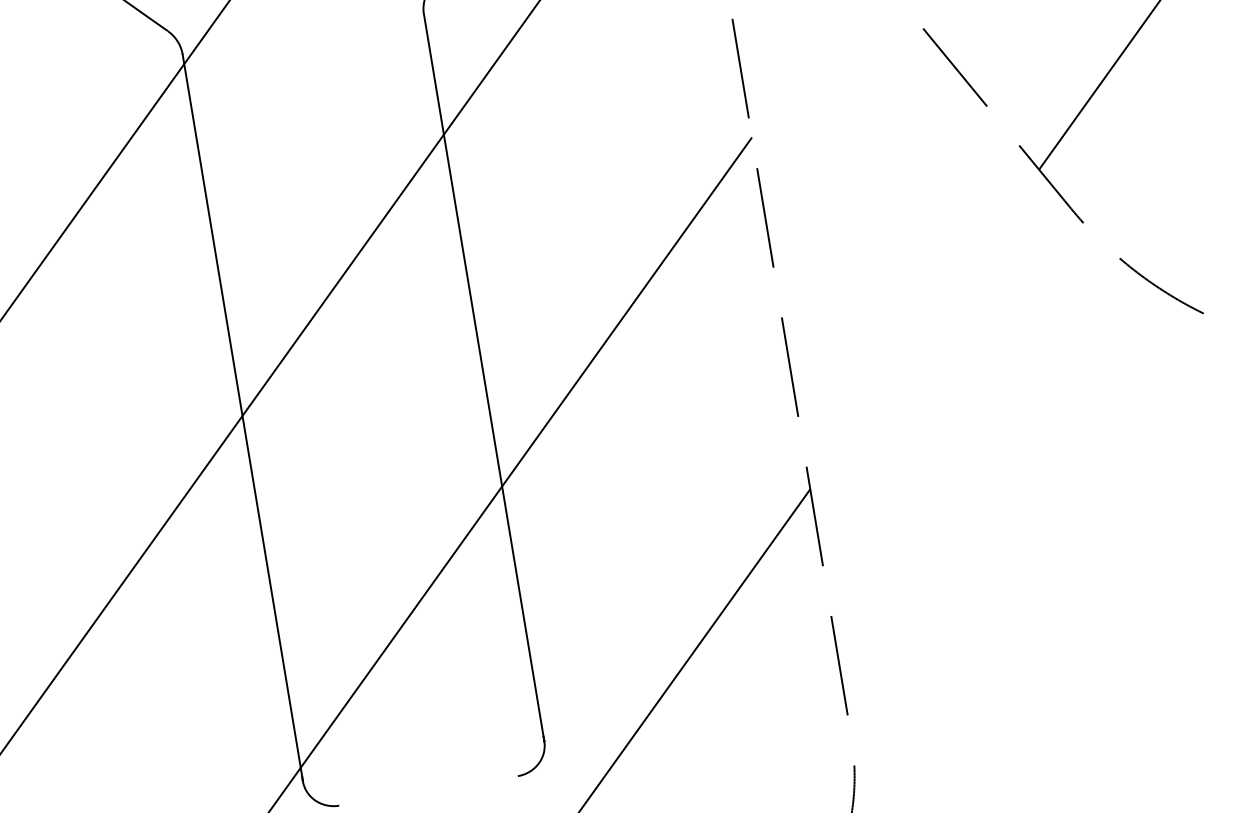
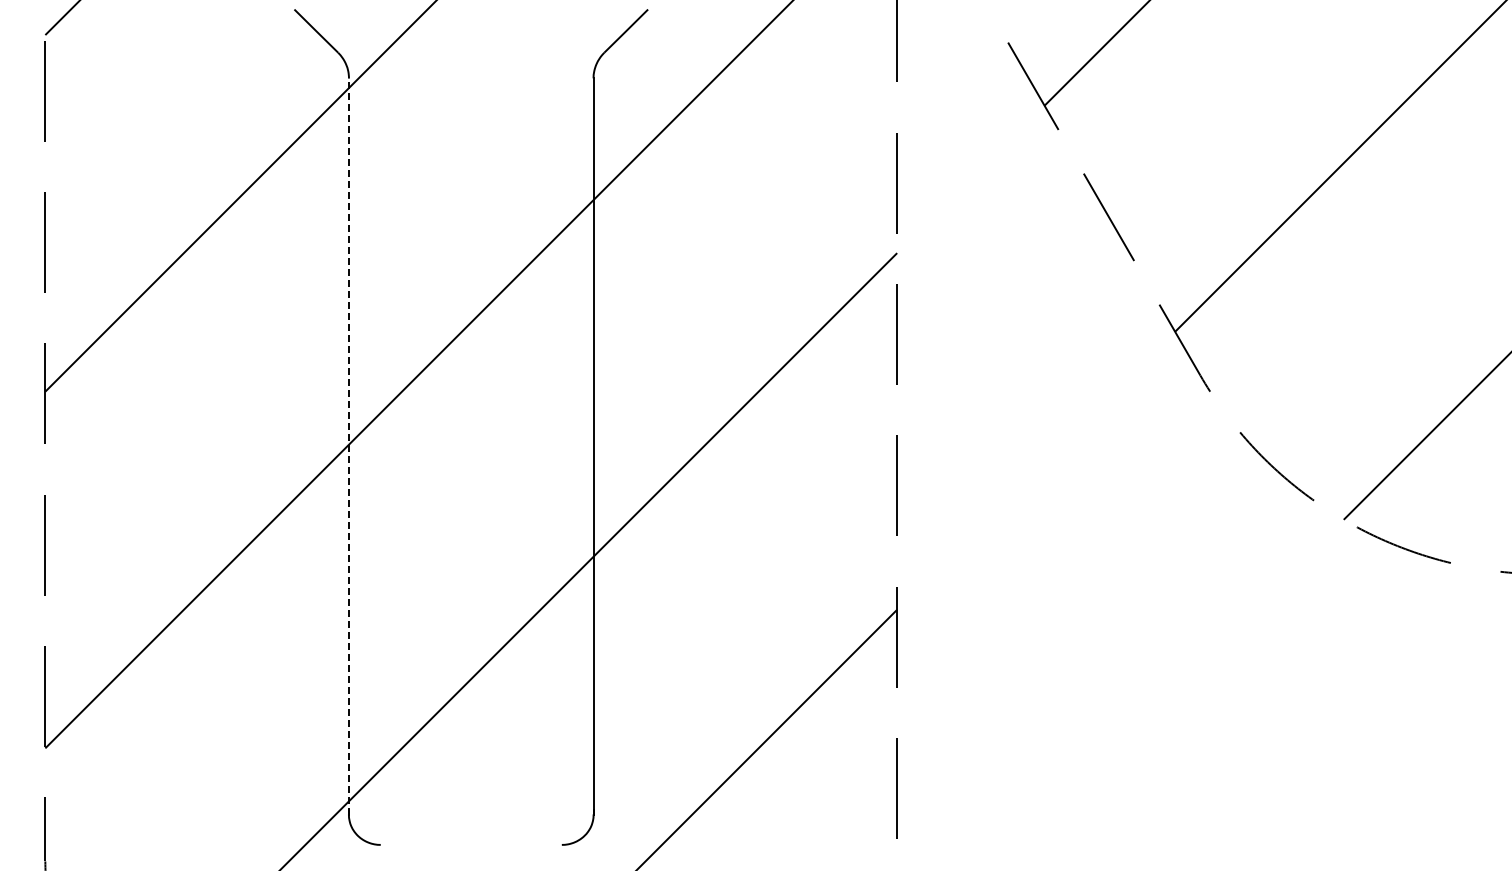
line: (242, 417) -> (348, 446), solid -> dashed

